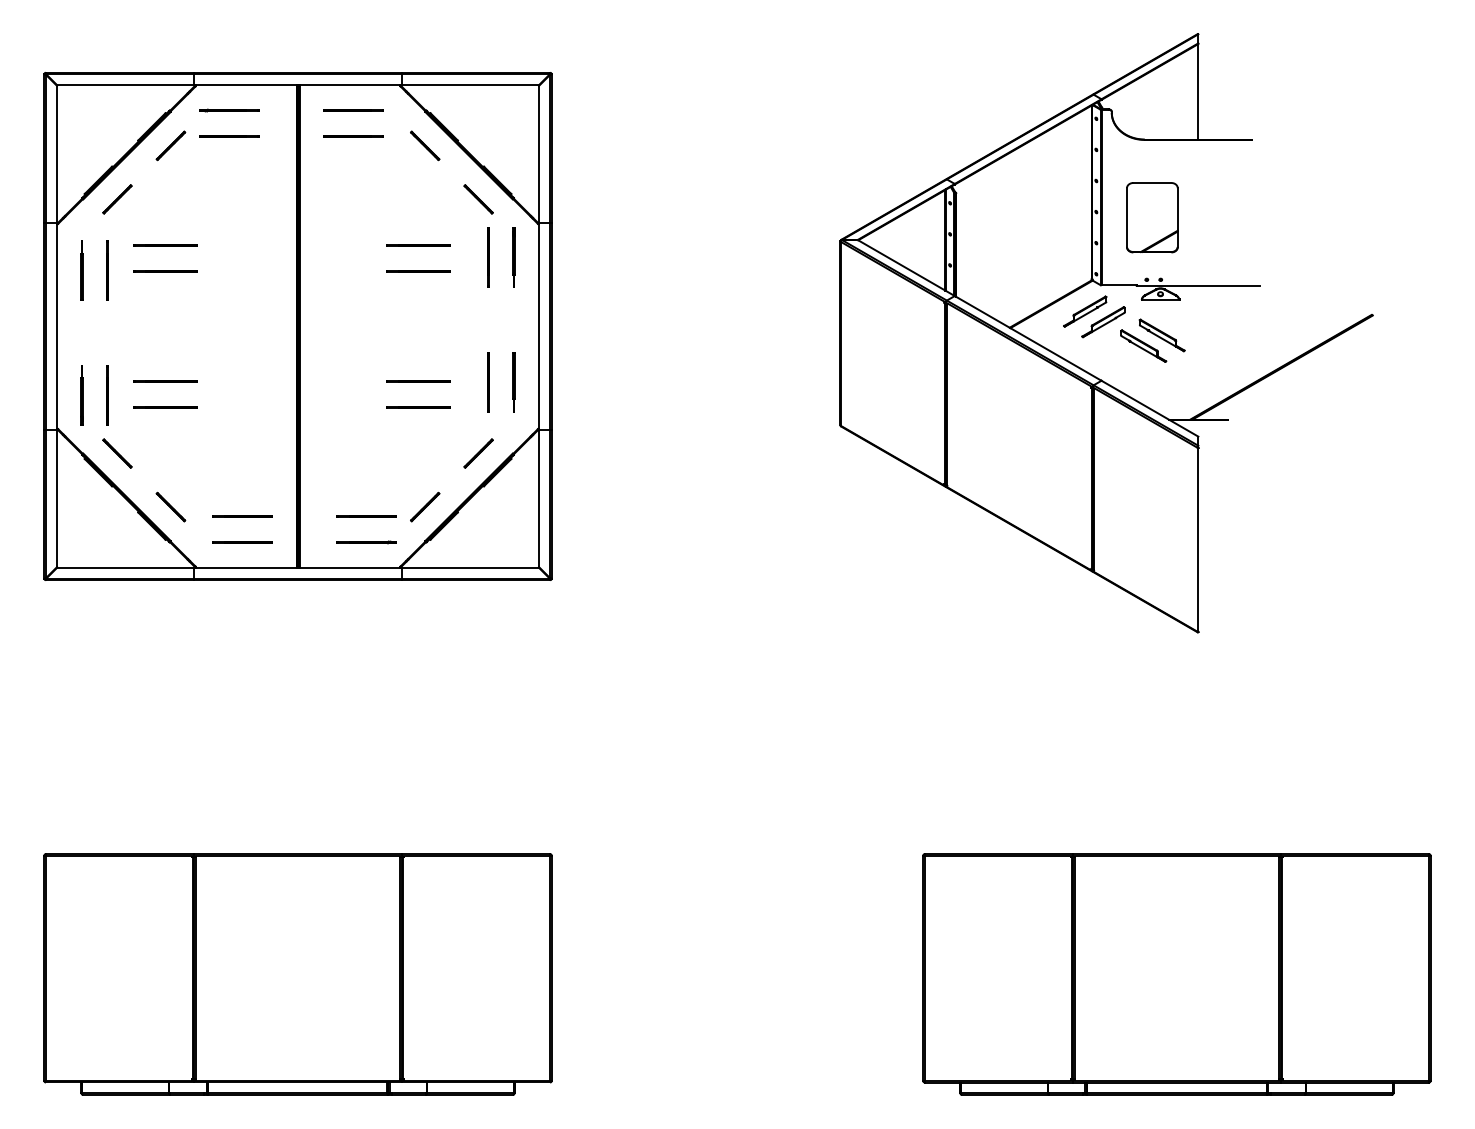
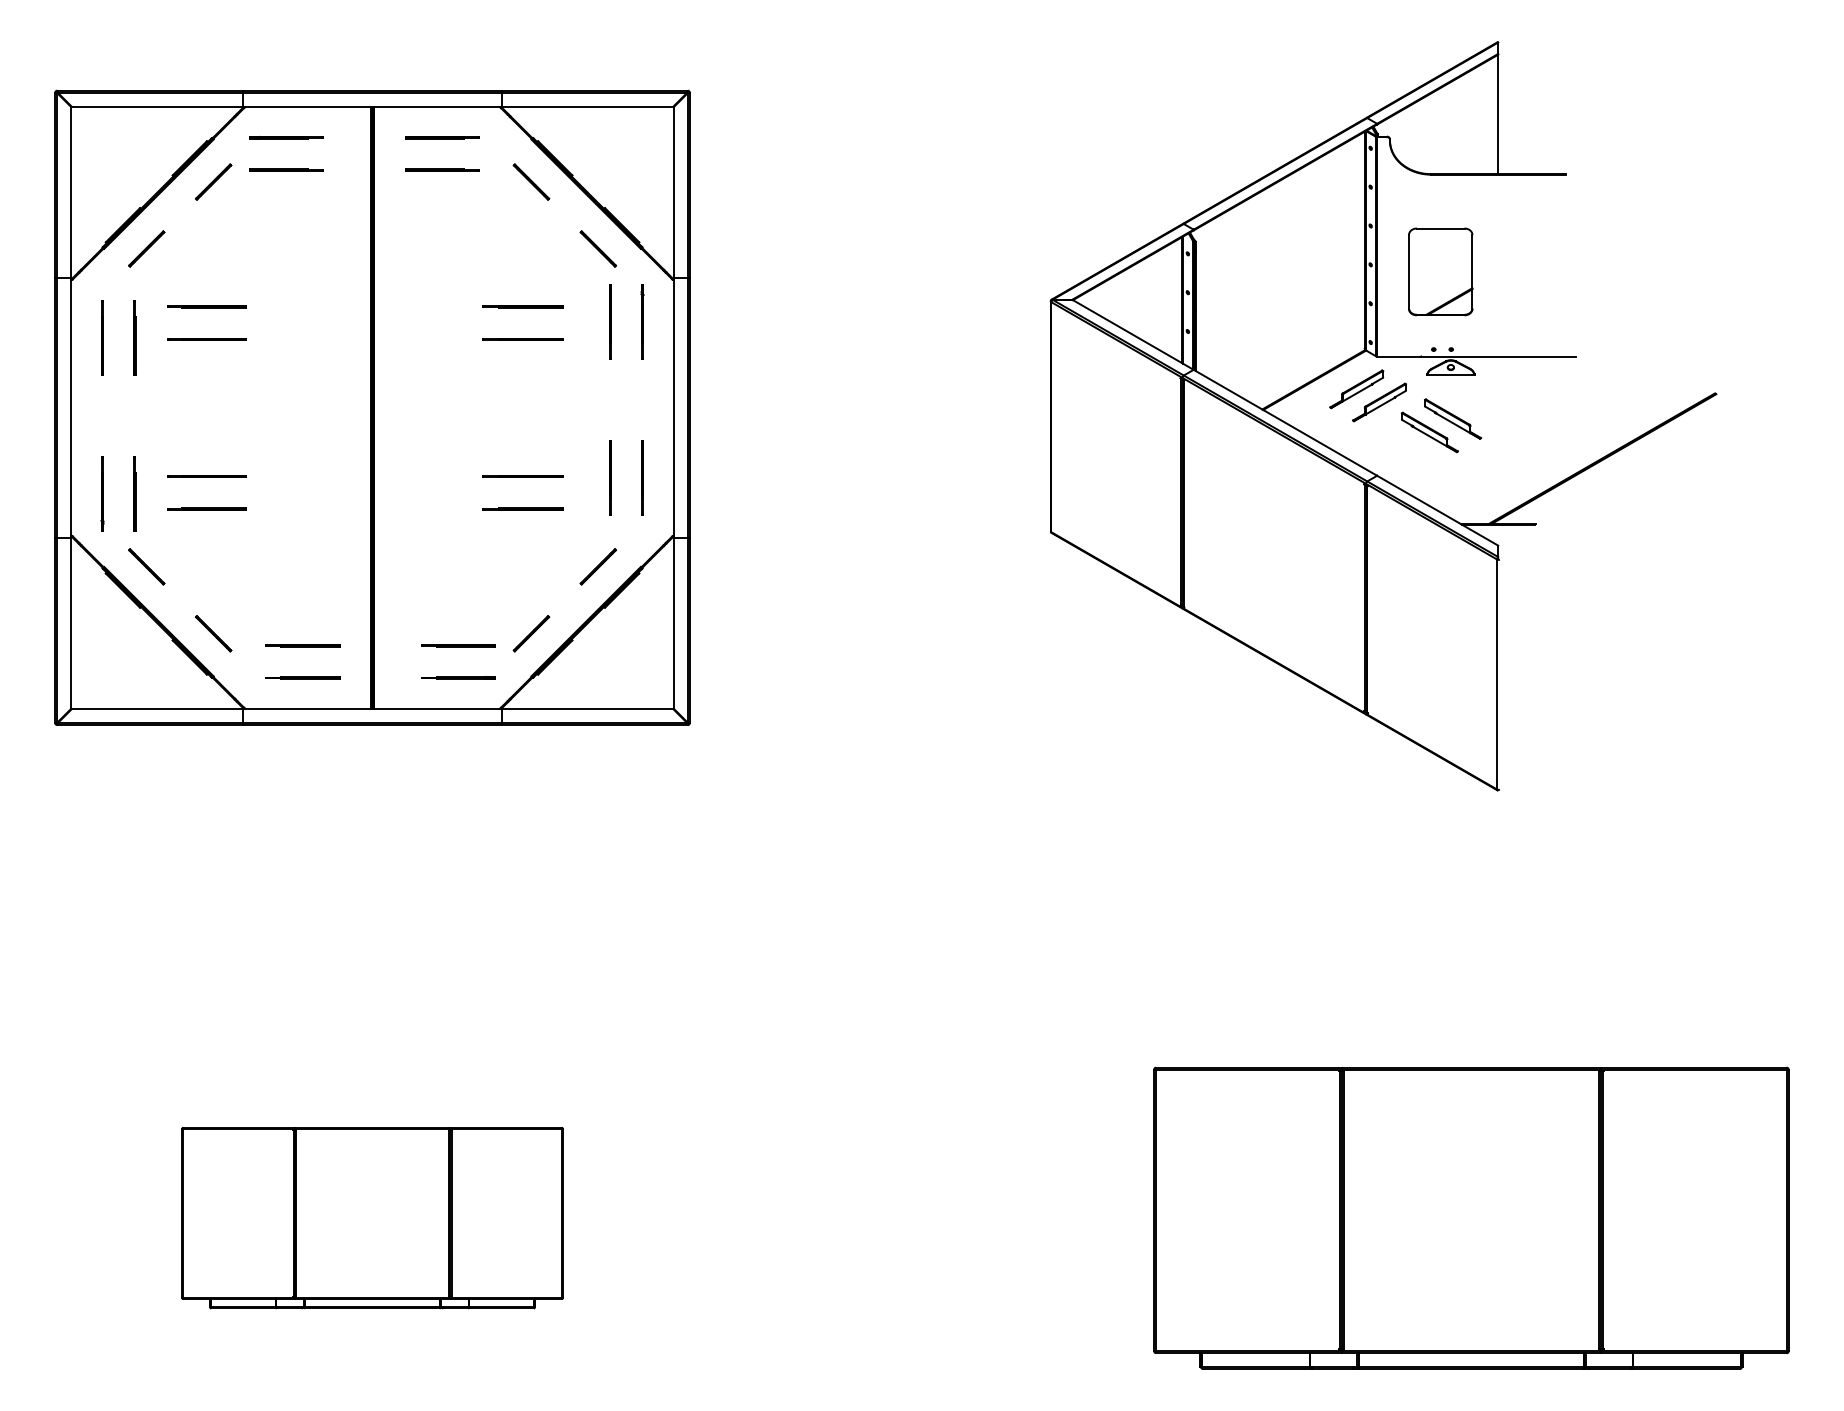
part: (298, 973) -> (372, 1217), size x0.6

